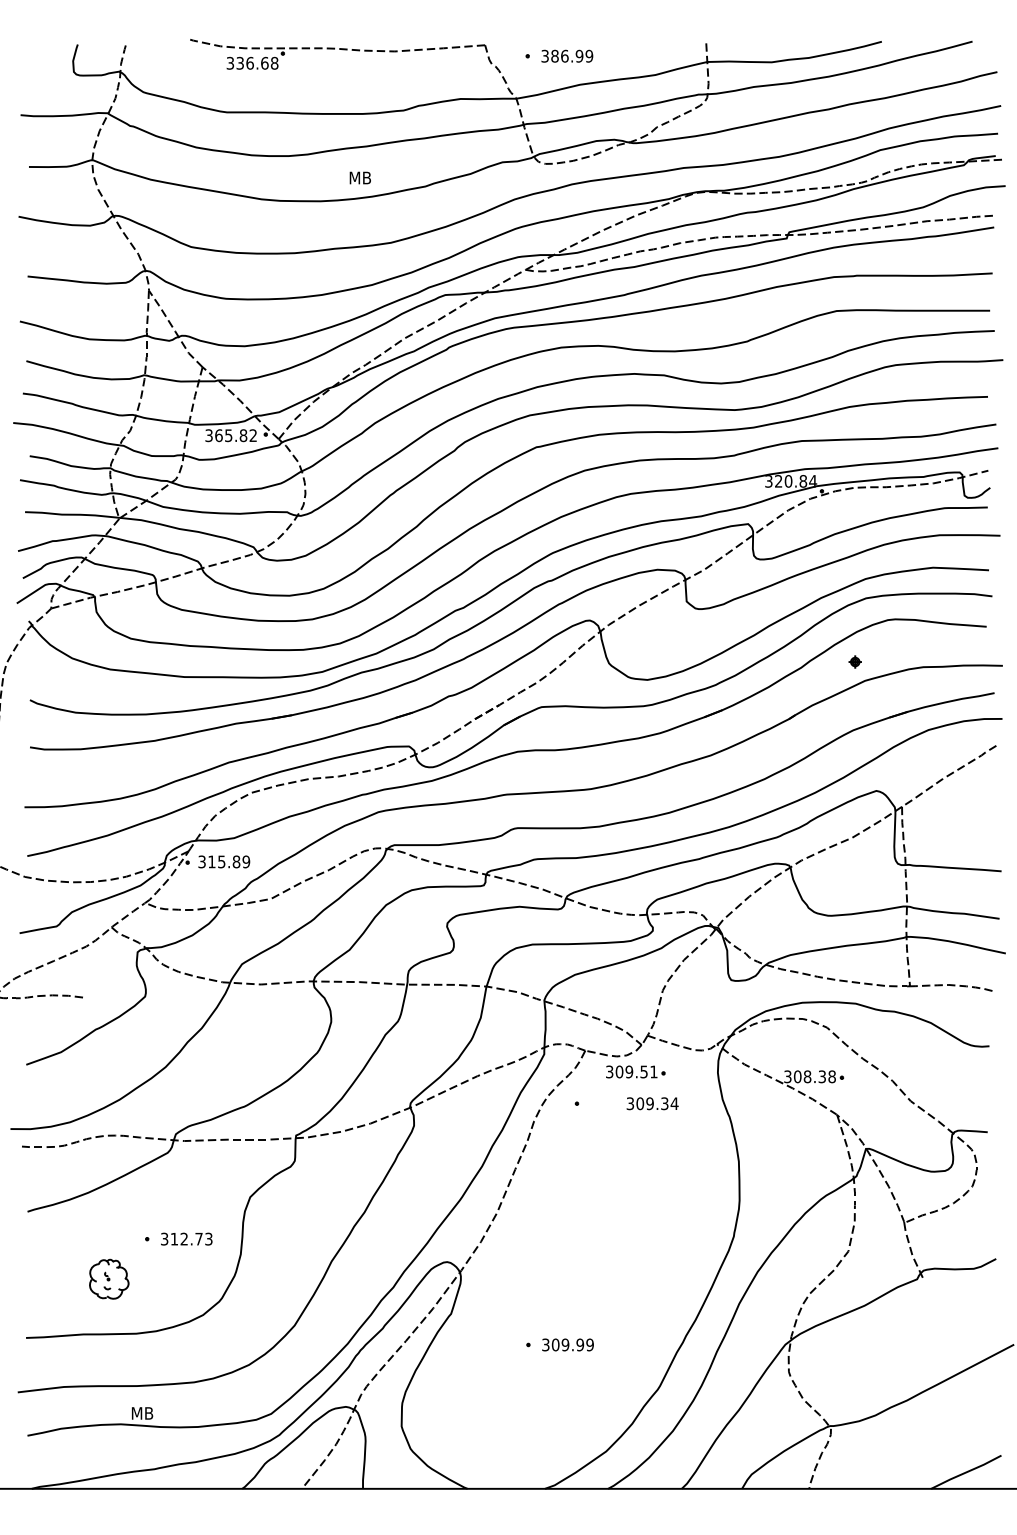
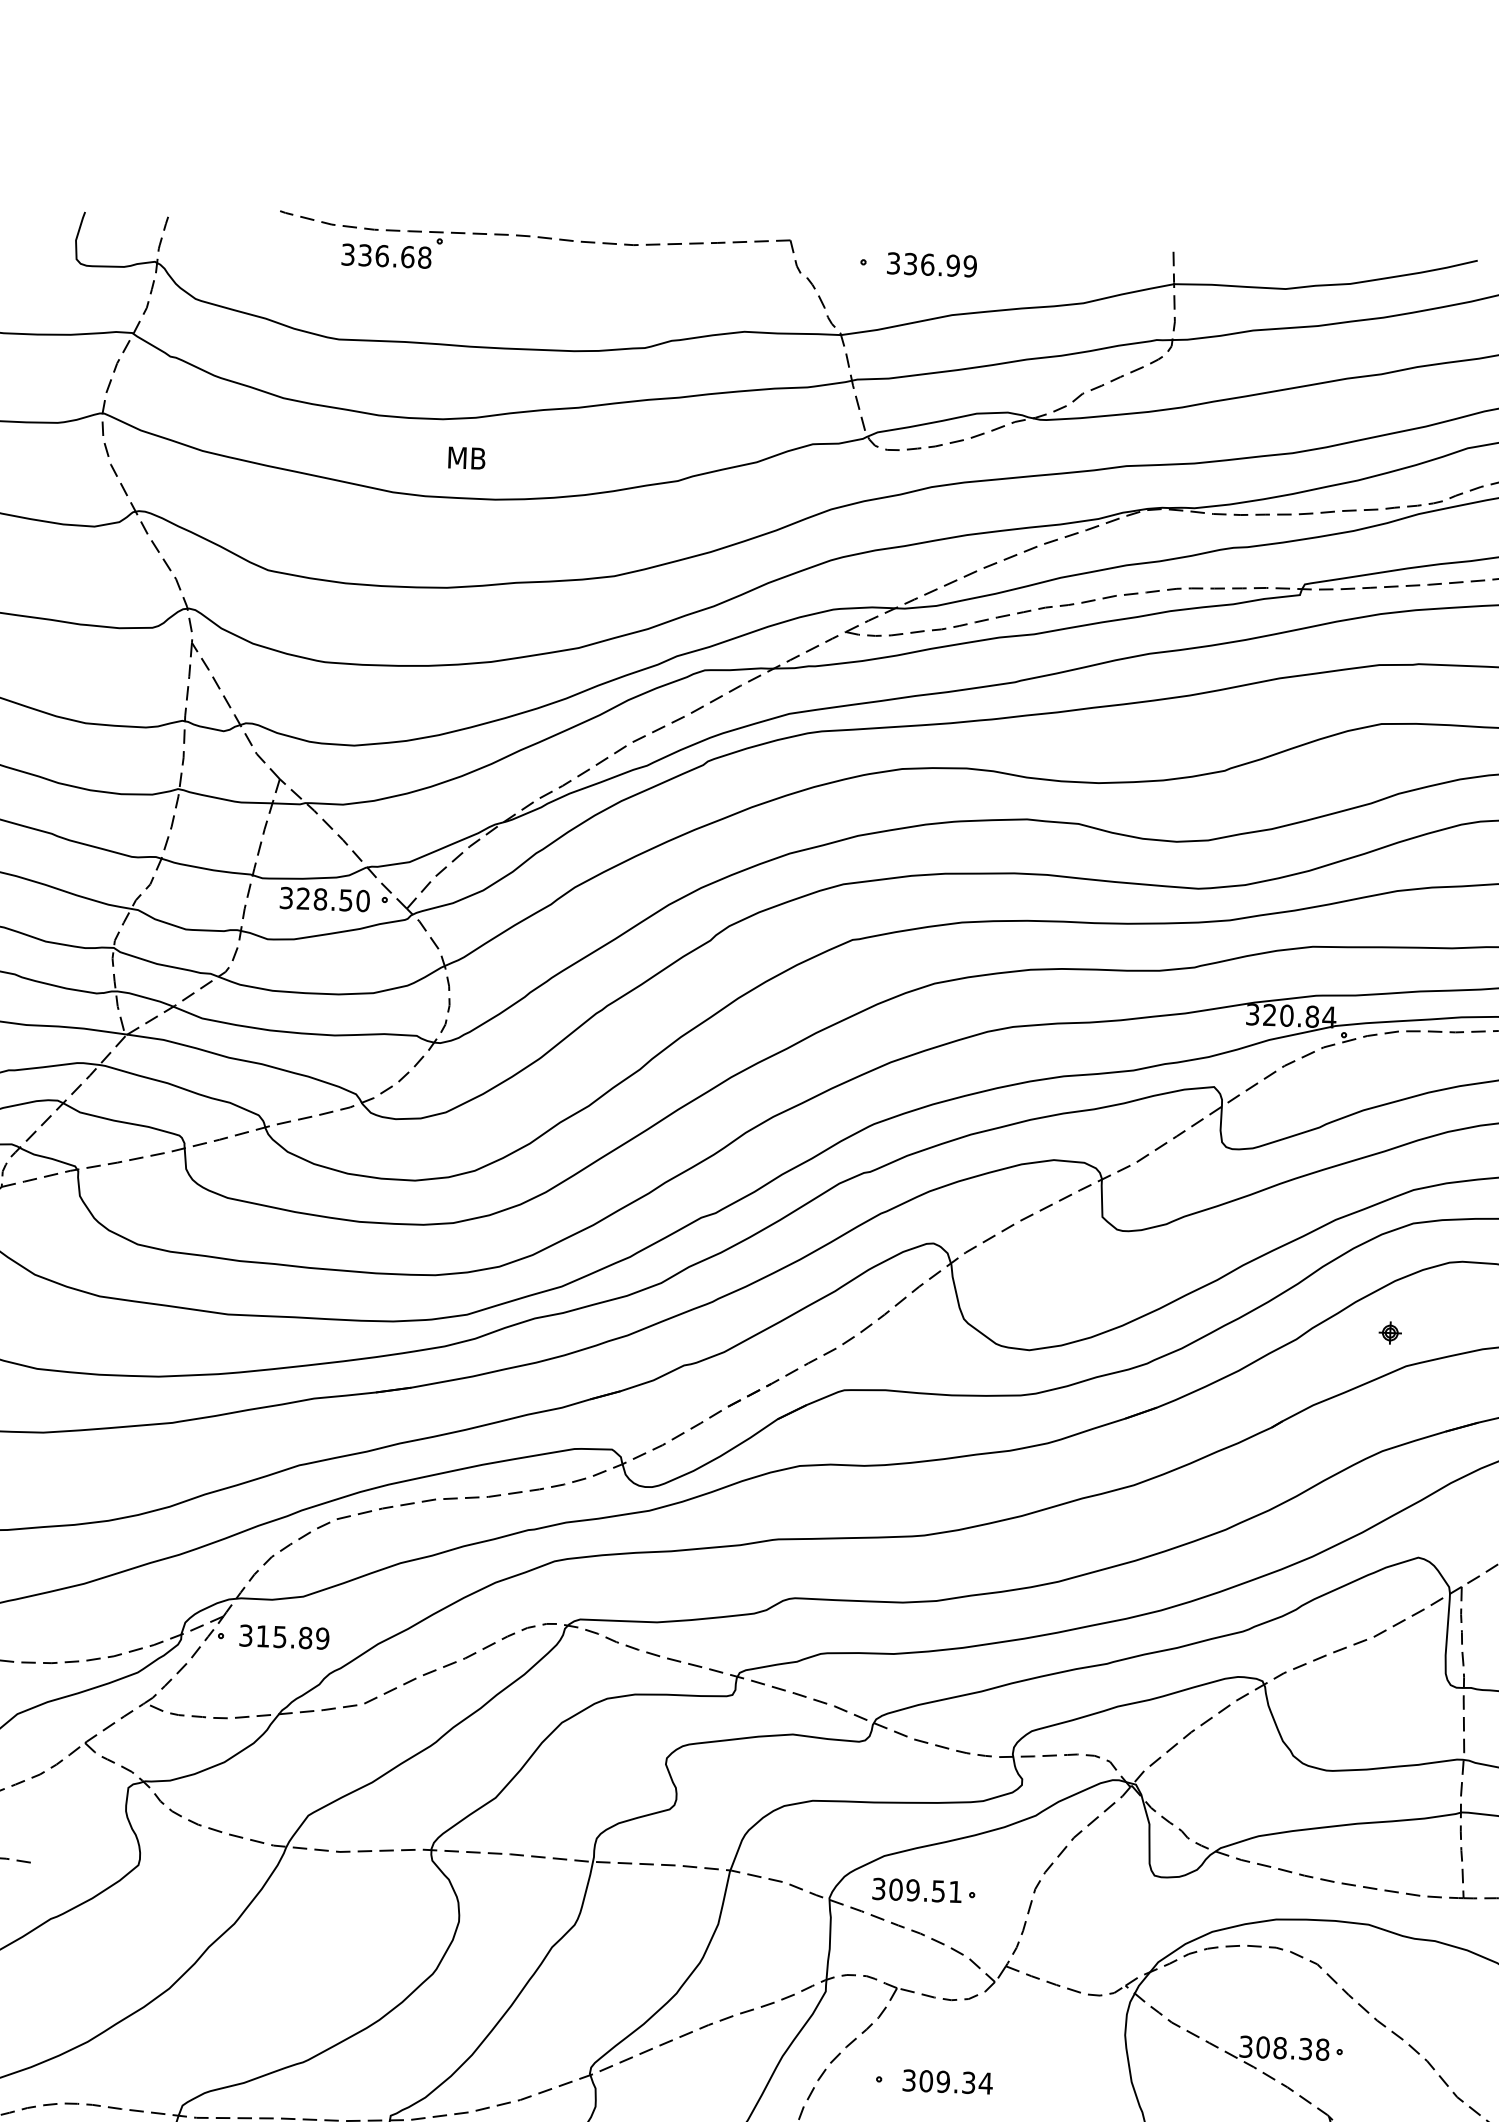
text: (554, 55) -> (909, 262), 386.99 -> 336.99
text: (359, 177) -> (465, 457), moved
text: (236, 435) -> (333, 899), 365.82 -> 328.50
part: (635, 1071) -> (923, 1889), moved
text: (652, 1103) -> (947, 2081), moved

